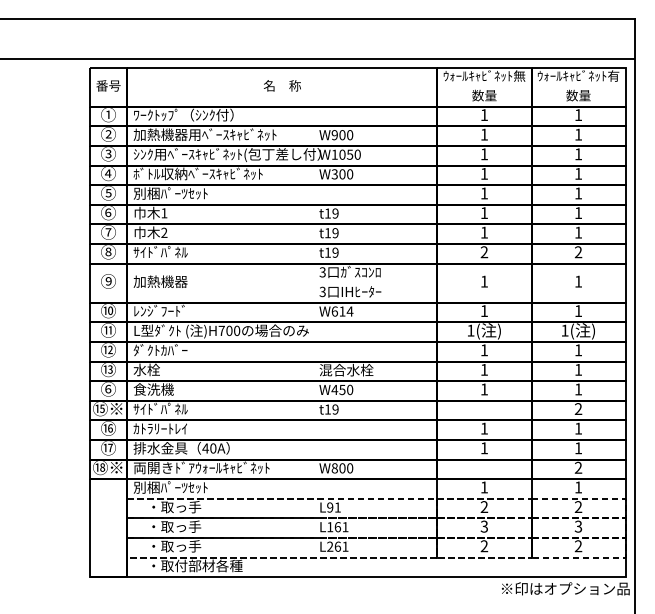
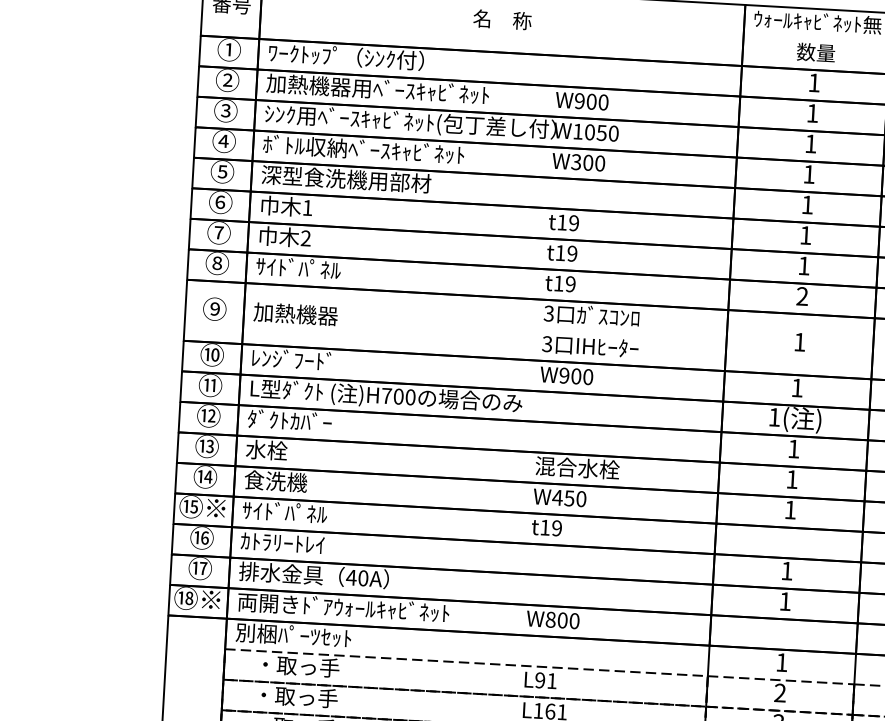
text: (187, 193) -> (345, 179), 別梱ﾊﾟｰﾂｾｯﾄ -> 深型食洗機用部材
text: (342, 311) -> (576, 376), W614 -> W900
text: (108, 388) -> (205, 475), ⑥ -> ⑭

